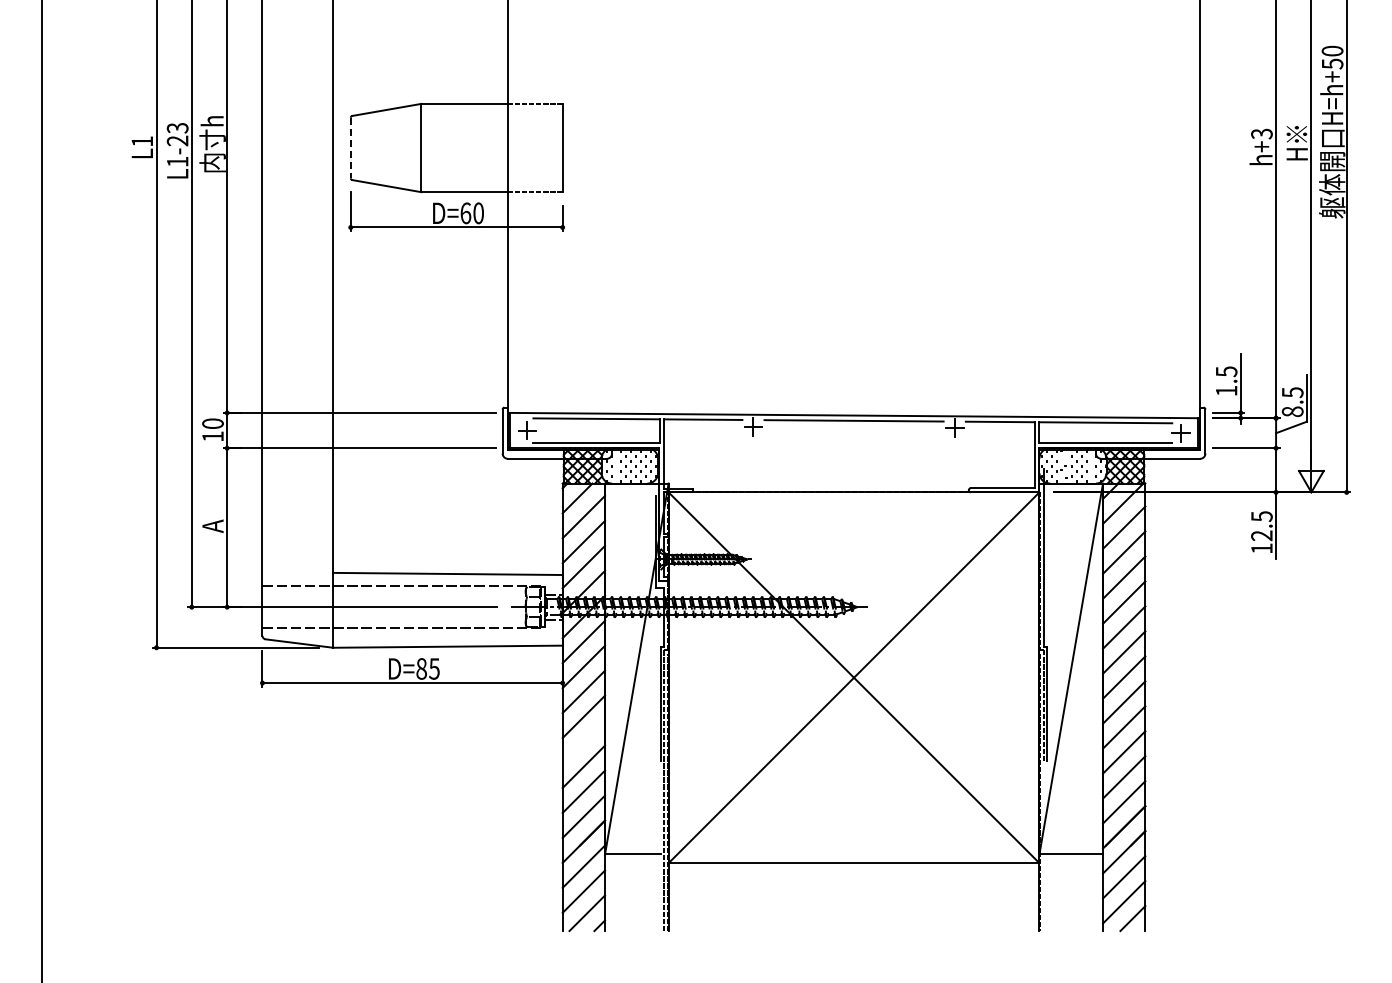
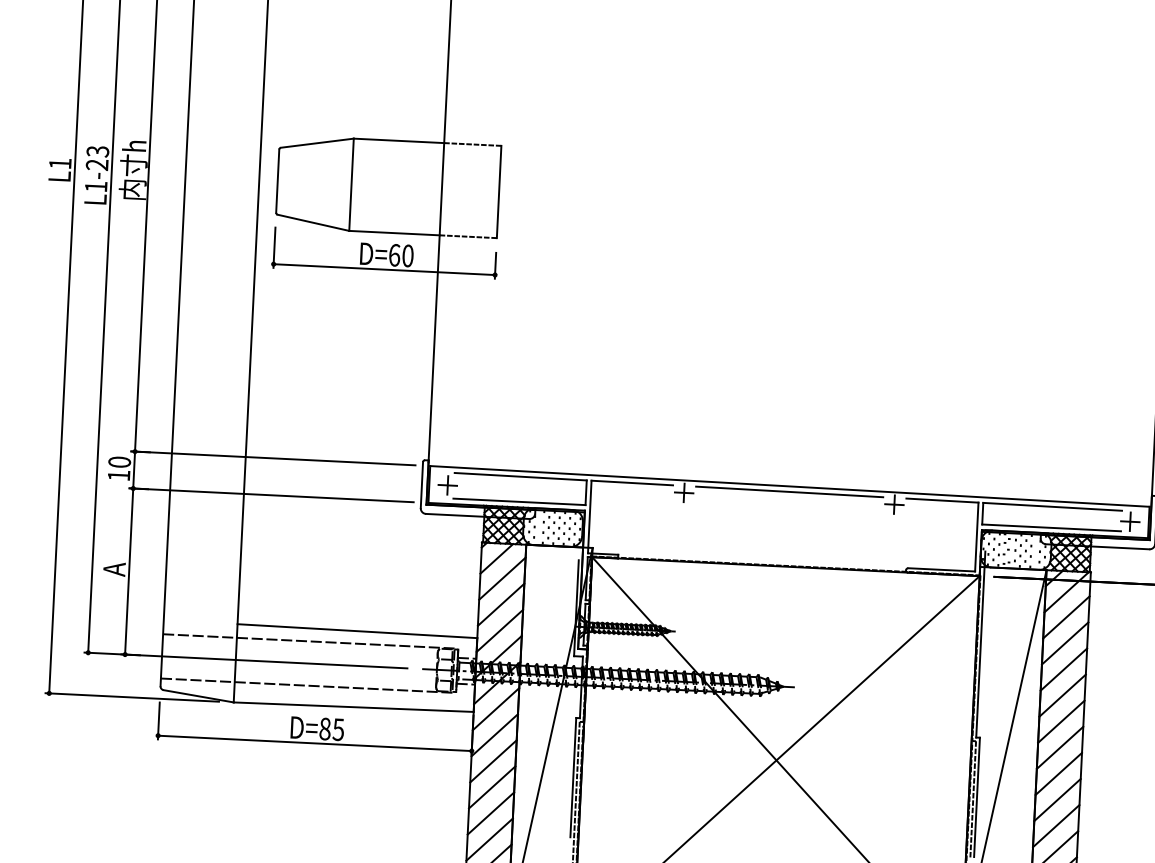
line: (350, 148) -> (277, 181), dashed -> solid
line: (583, 741) -> (490, 813), added

